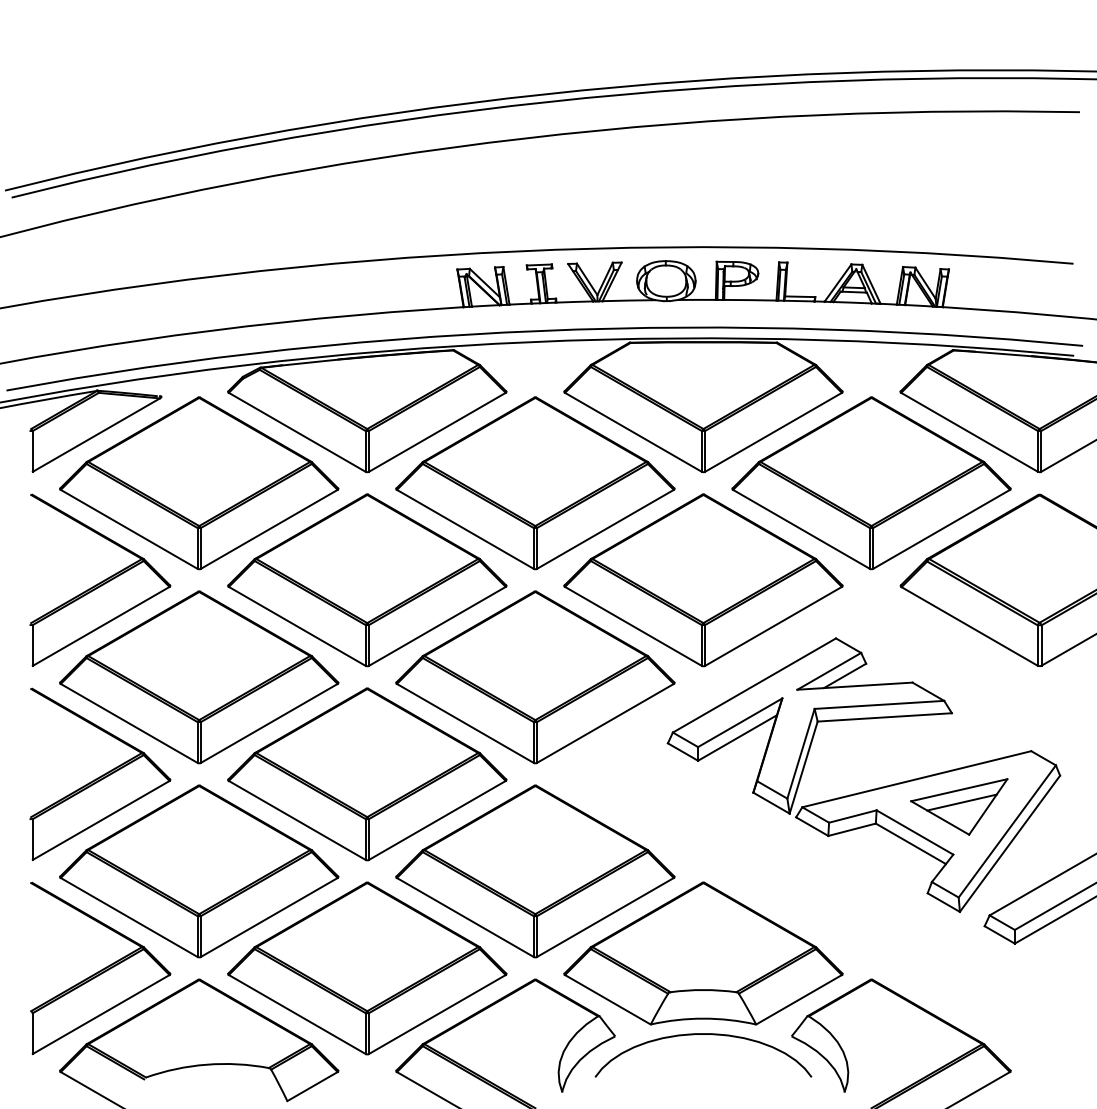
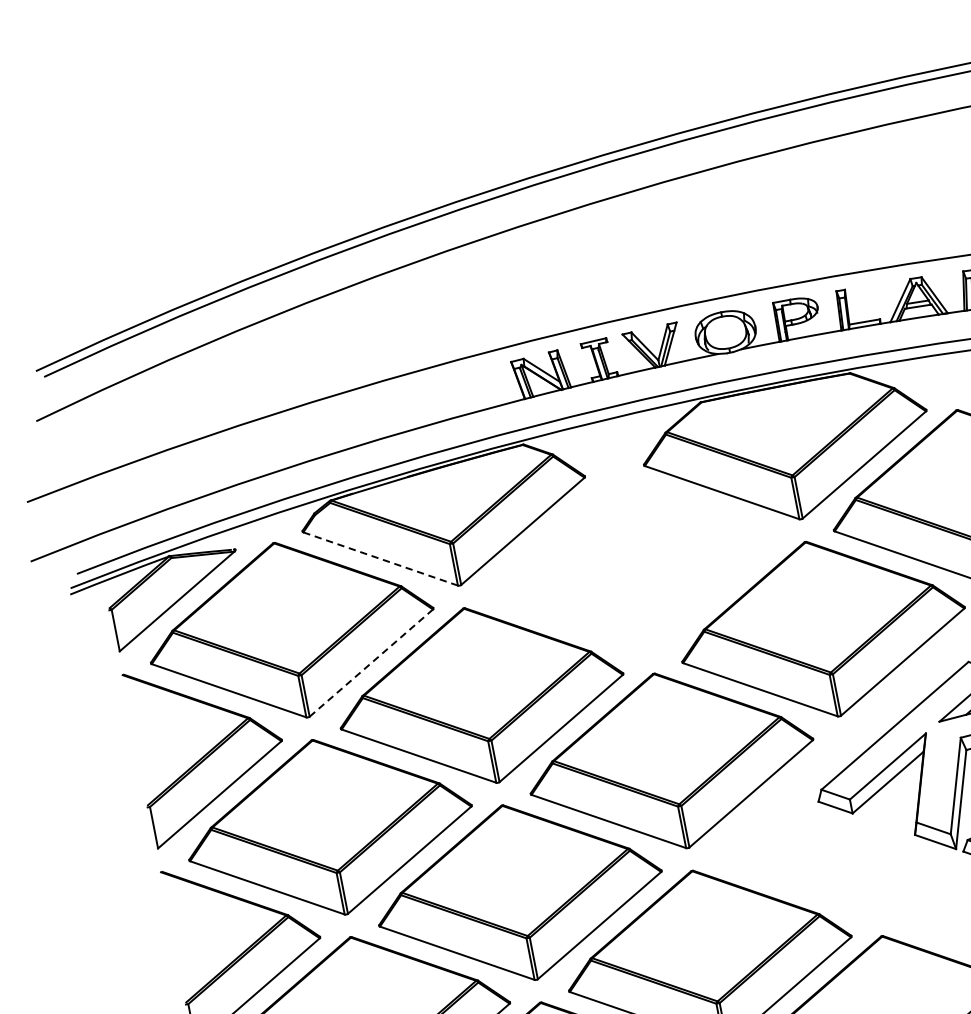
line: (297, 432) -> (380, 559), solid -> dashed
part: (535, 483) -> (632, 563), removed
line: (269, 529) -> (371, 663), solid -> dashed

